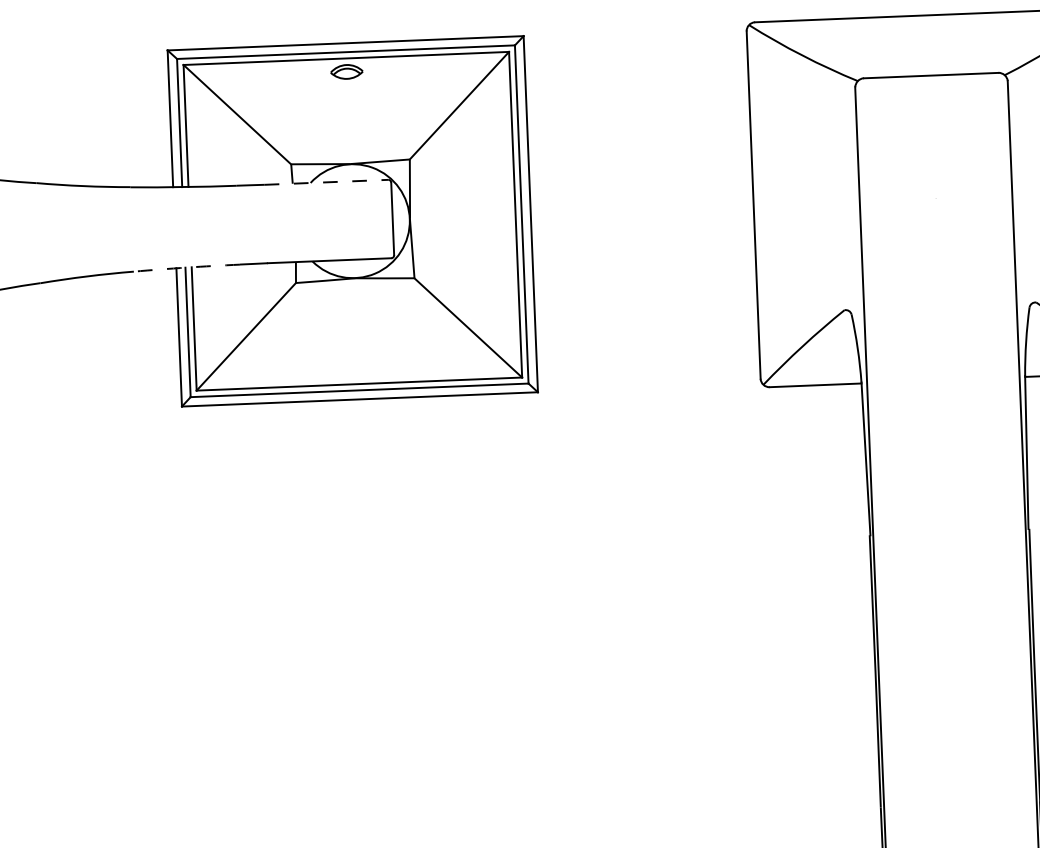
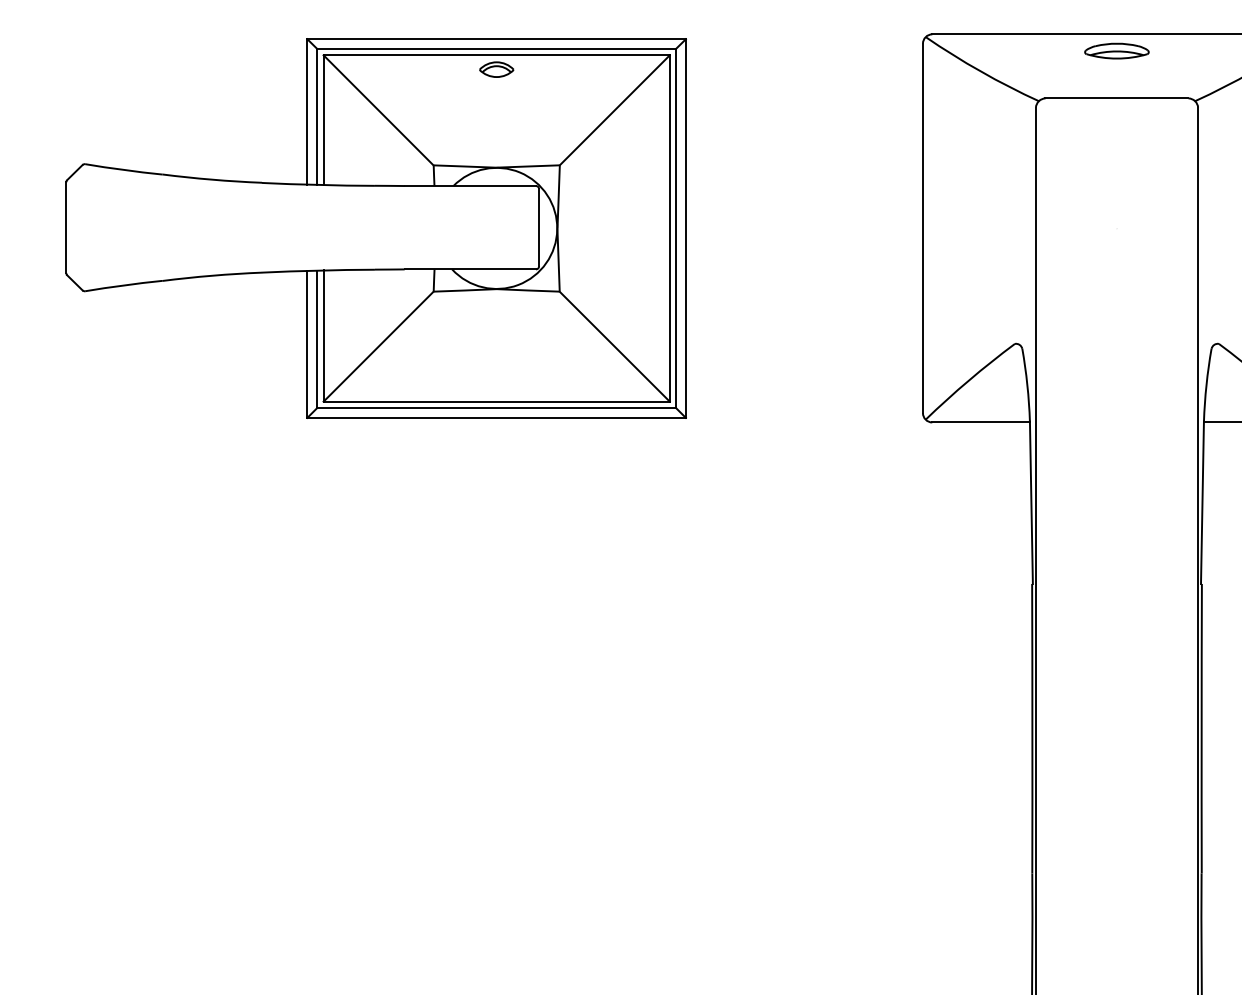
part: (928, 30) -> (1116, 50), added
line: (326, 182) -> (470, 186), dashed -> solid
arc: (186, 267) -> (318, 270), dashed -> solid

